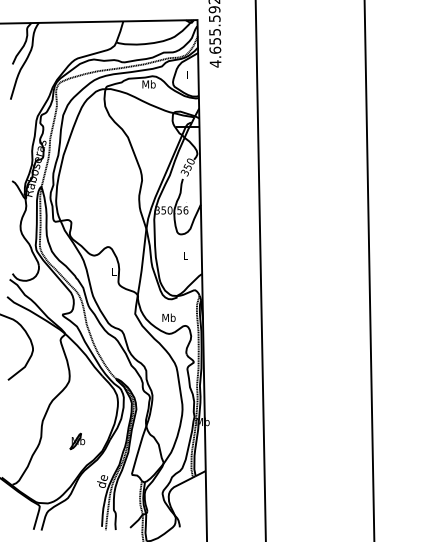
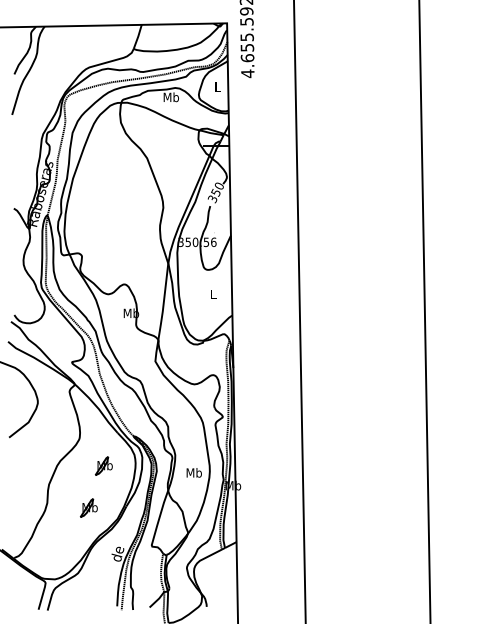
text: (114, 271) -> (131, 312), L -> Mb
text: (168, 317) -> (193, 472), moved
part: (90, 404) -> (103, 465), added

